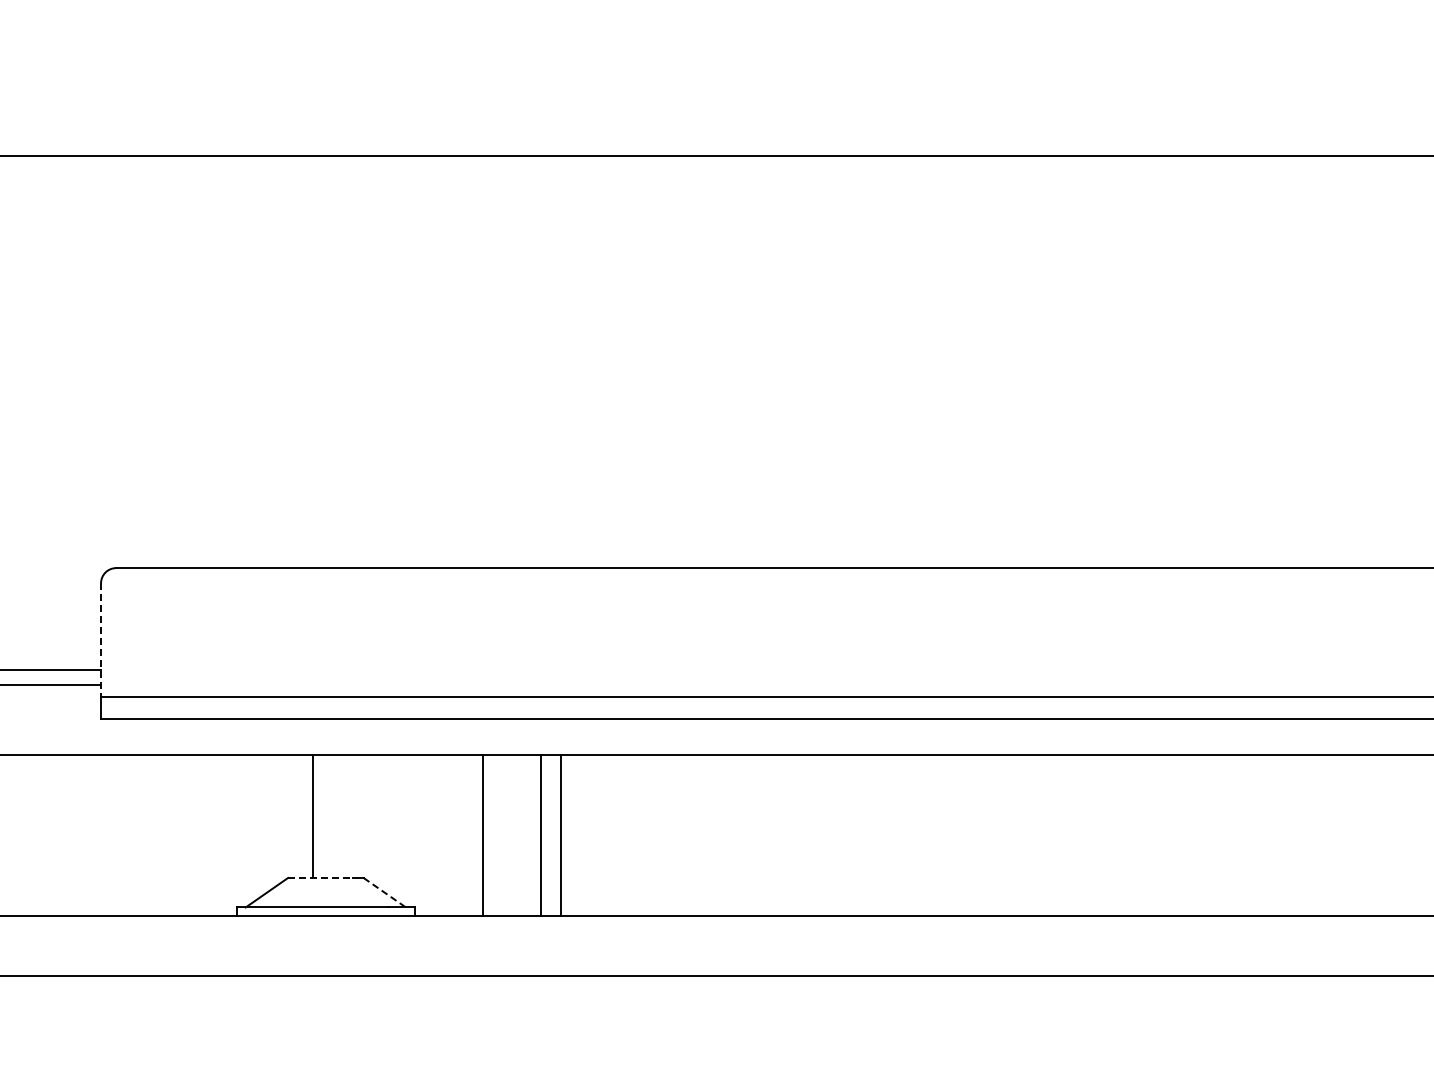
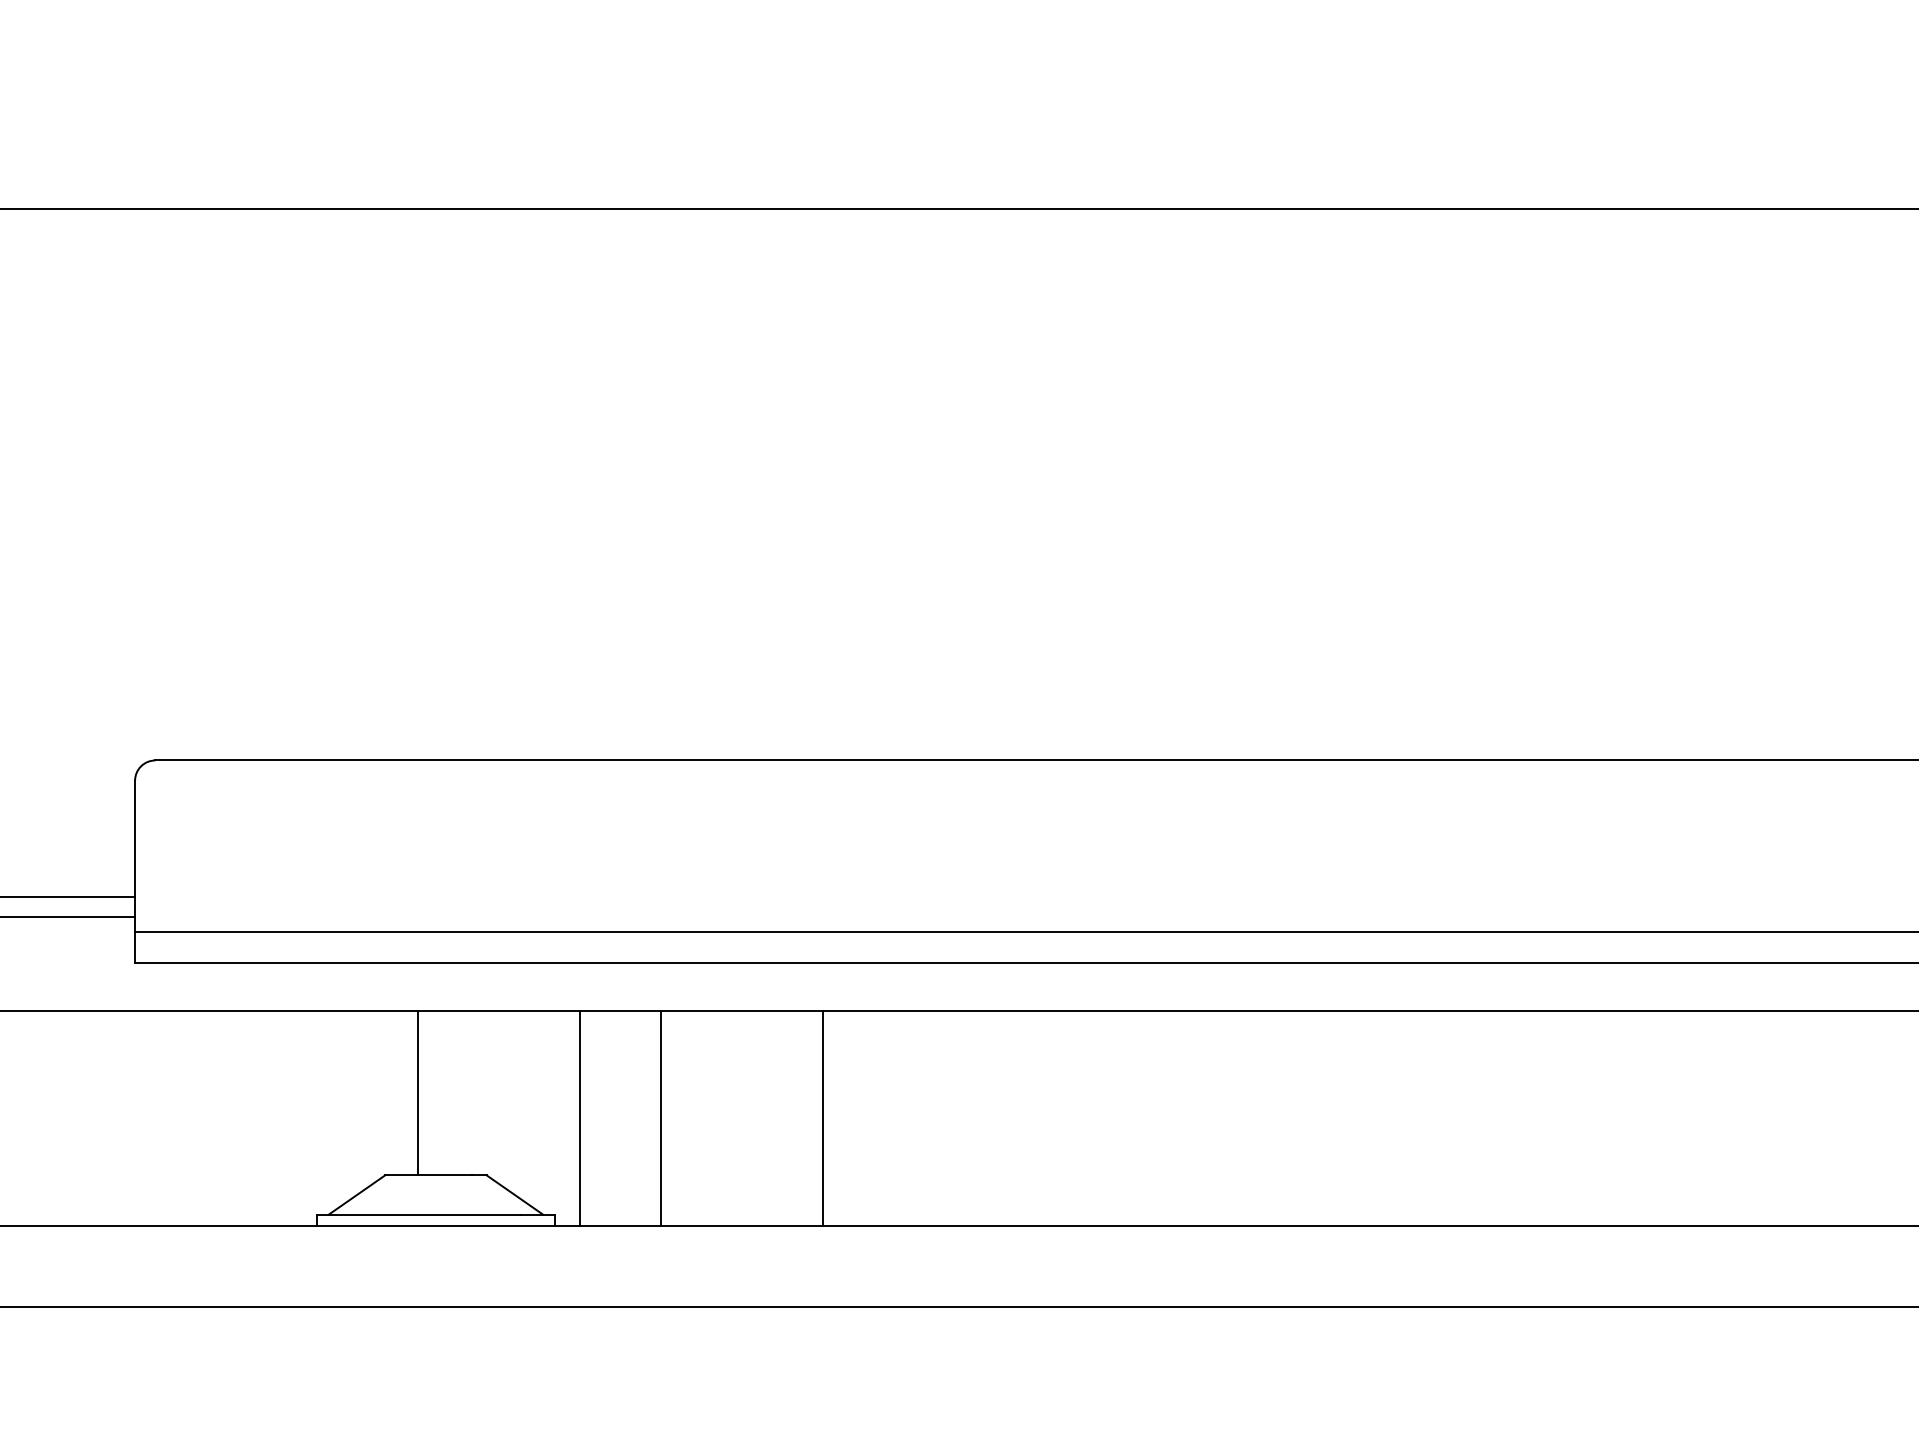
line: (101, 639) -> (135, 856), dashed -> solid
line: (482, 835) -> (580, 1118), moved
line: (541, 835) -> (661, 1118), moved
line: (561, 835) -> (823, 1118), moved
line: (320, 877) -> (428, 1174), dashed -> solid
line: (384, 892) -> (514, 1194), dashed -> solid

